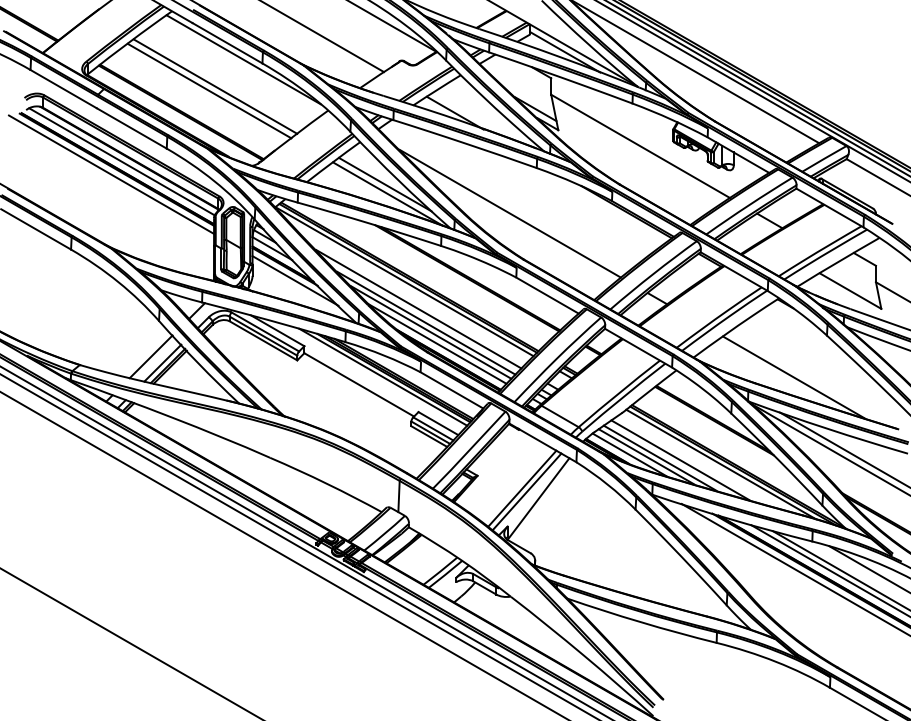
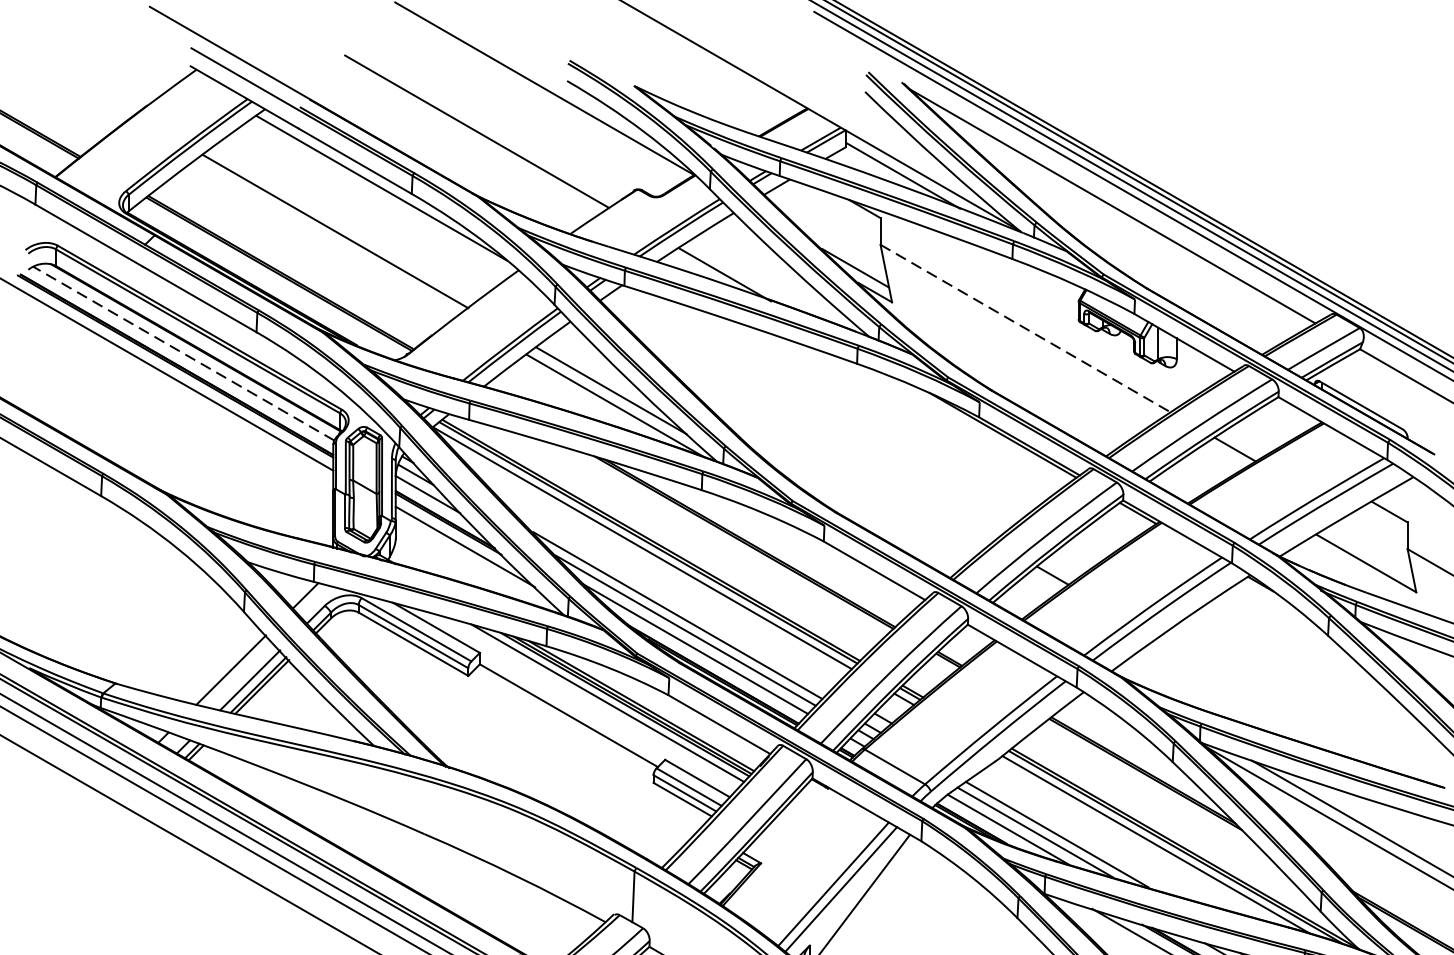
line: (209, 90) -> (325, 237), removed
line: (641, 146) -> (1027, 328), solid -> dashed
line: (121, 161) -> (183, 353), solid -> dashed
line: (510, 213) -> (814, 437), removed
line: (418, 309) -> (665, 593), removed
line: (794, 377) -> (1275, 703), removed
line: (680, 460) -> (1090, 838), removed

